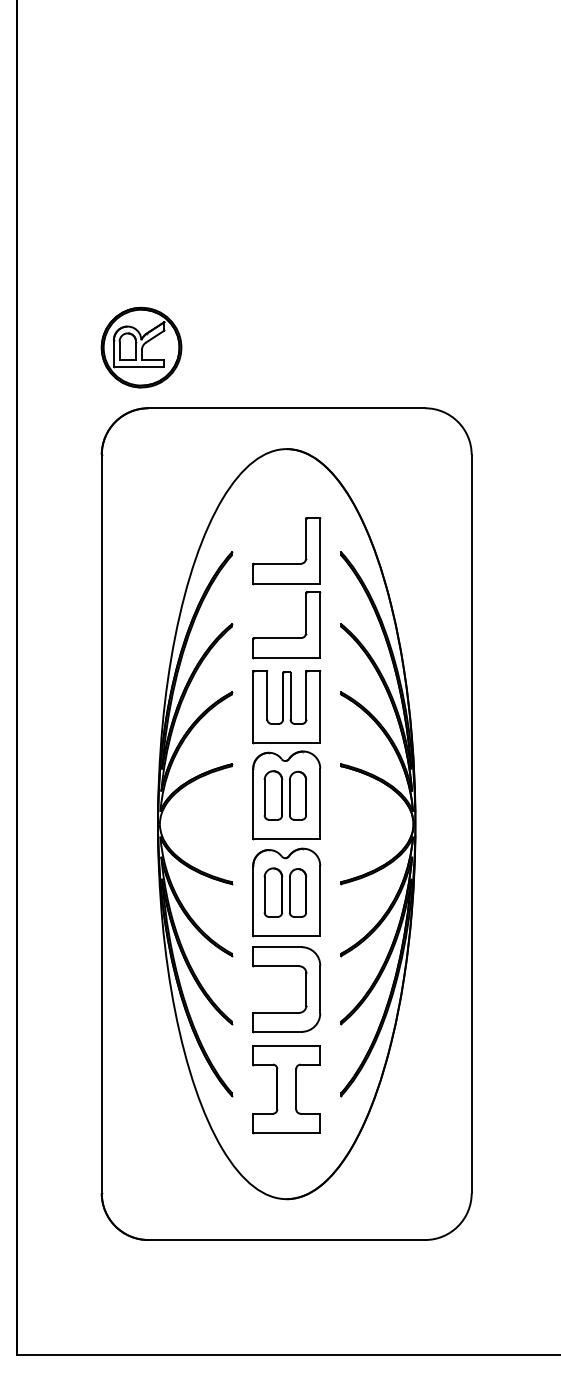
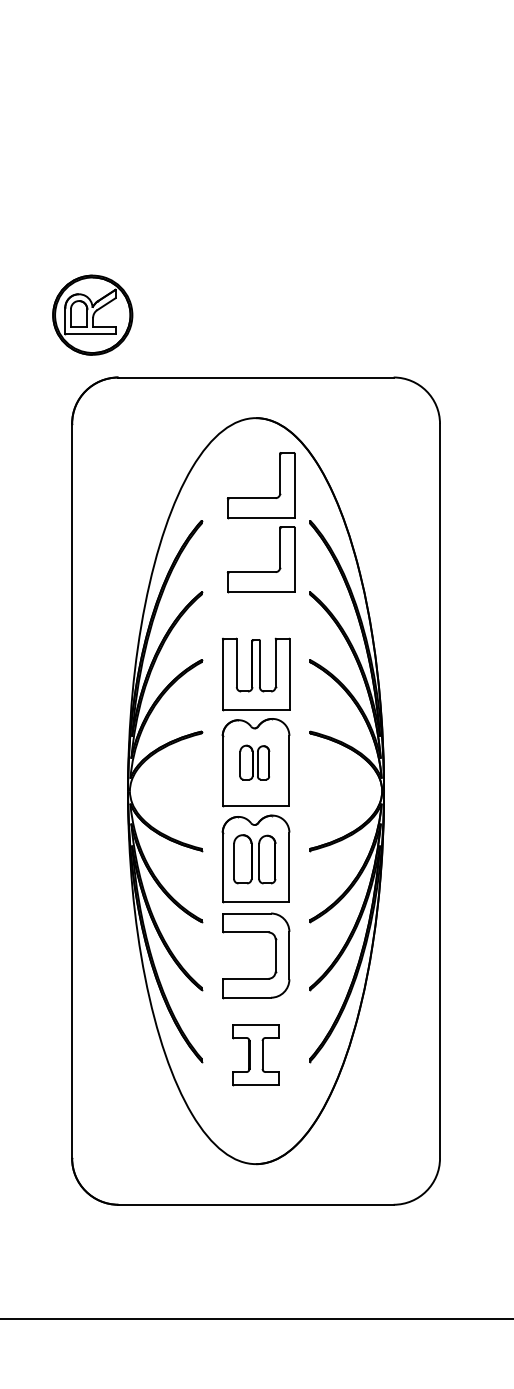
part: (141, 347) -> (92, 315), moved
part: (286, 588) -> (260, 522), moved
part: (285, 795) -> (254, 762), size x0.7
part: (286, 1089) -> (255, 1055), size x0.7

